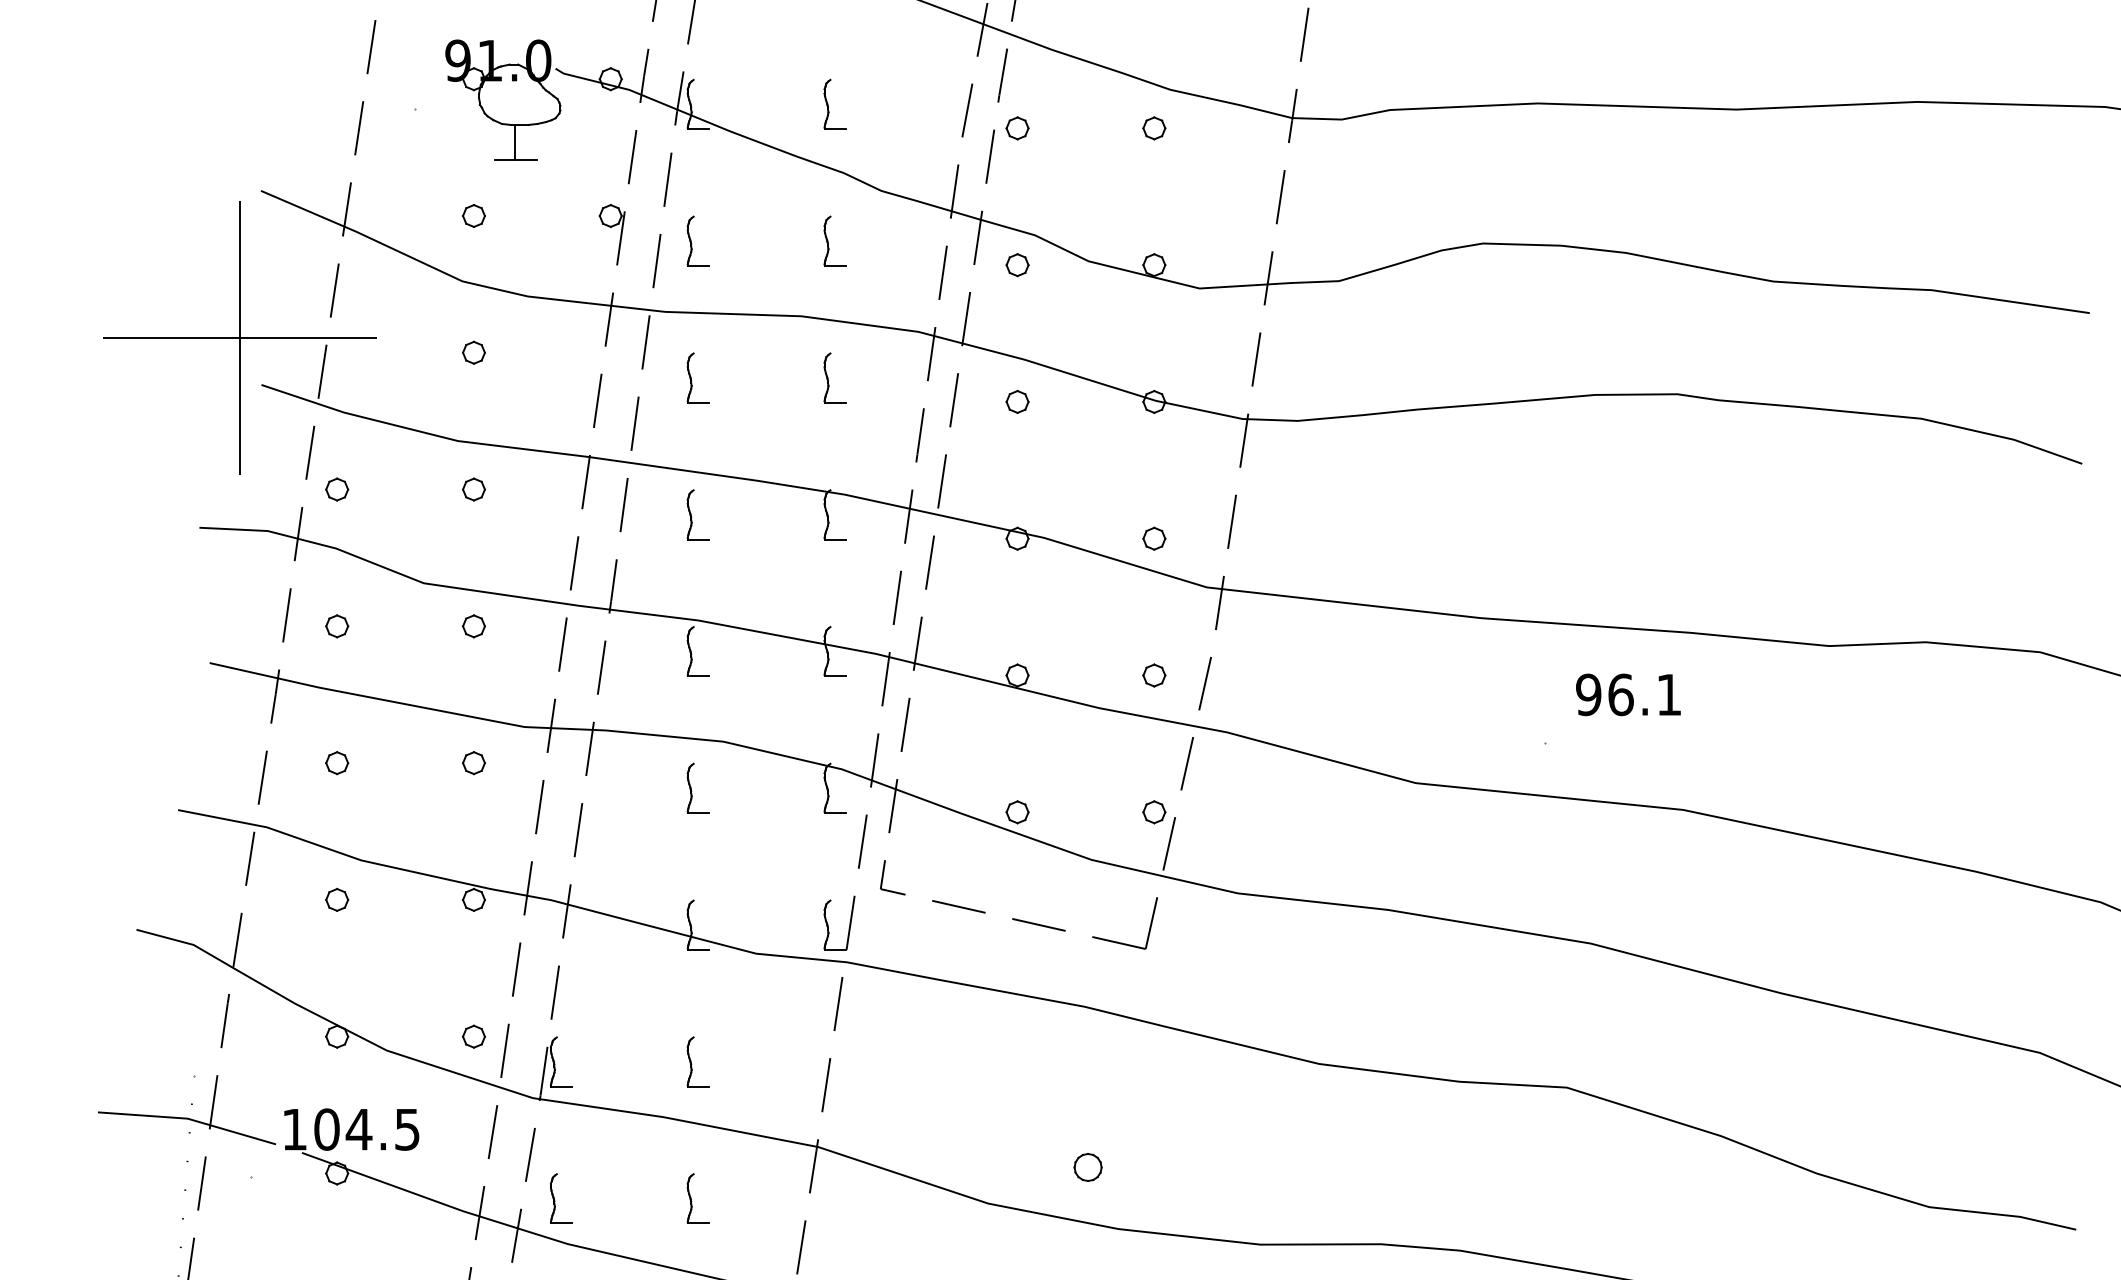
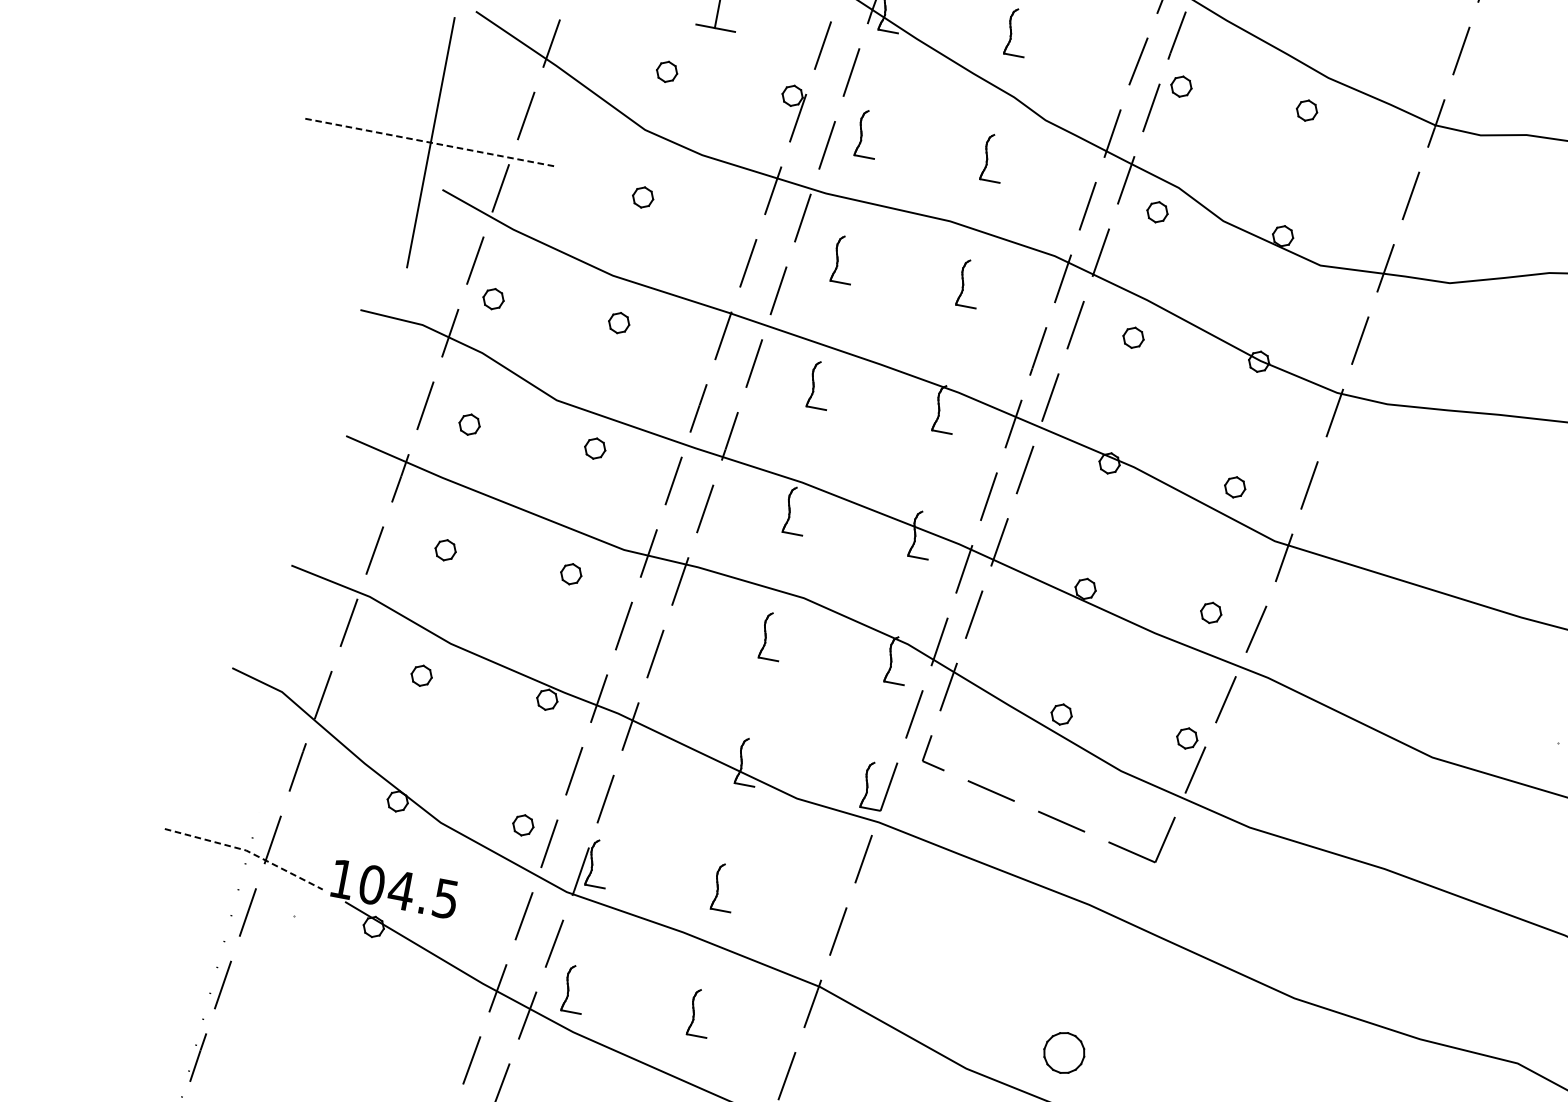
line: (239, 337) -> (430, 142), solid -> dashed
line: (188, 1118) -> (246, 850), solid -> dashed
part: (1087, 1167) -> (1063, 1052), size x1.6

